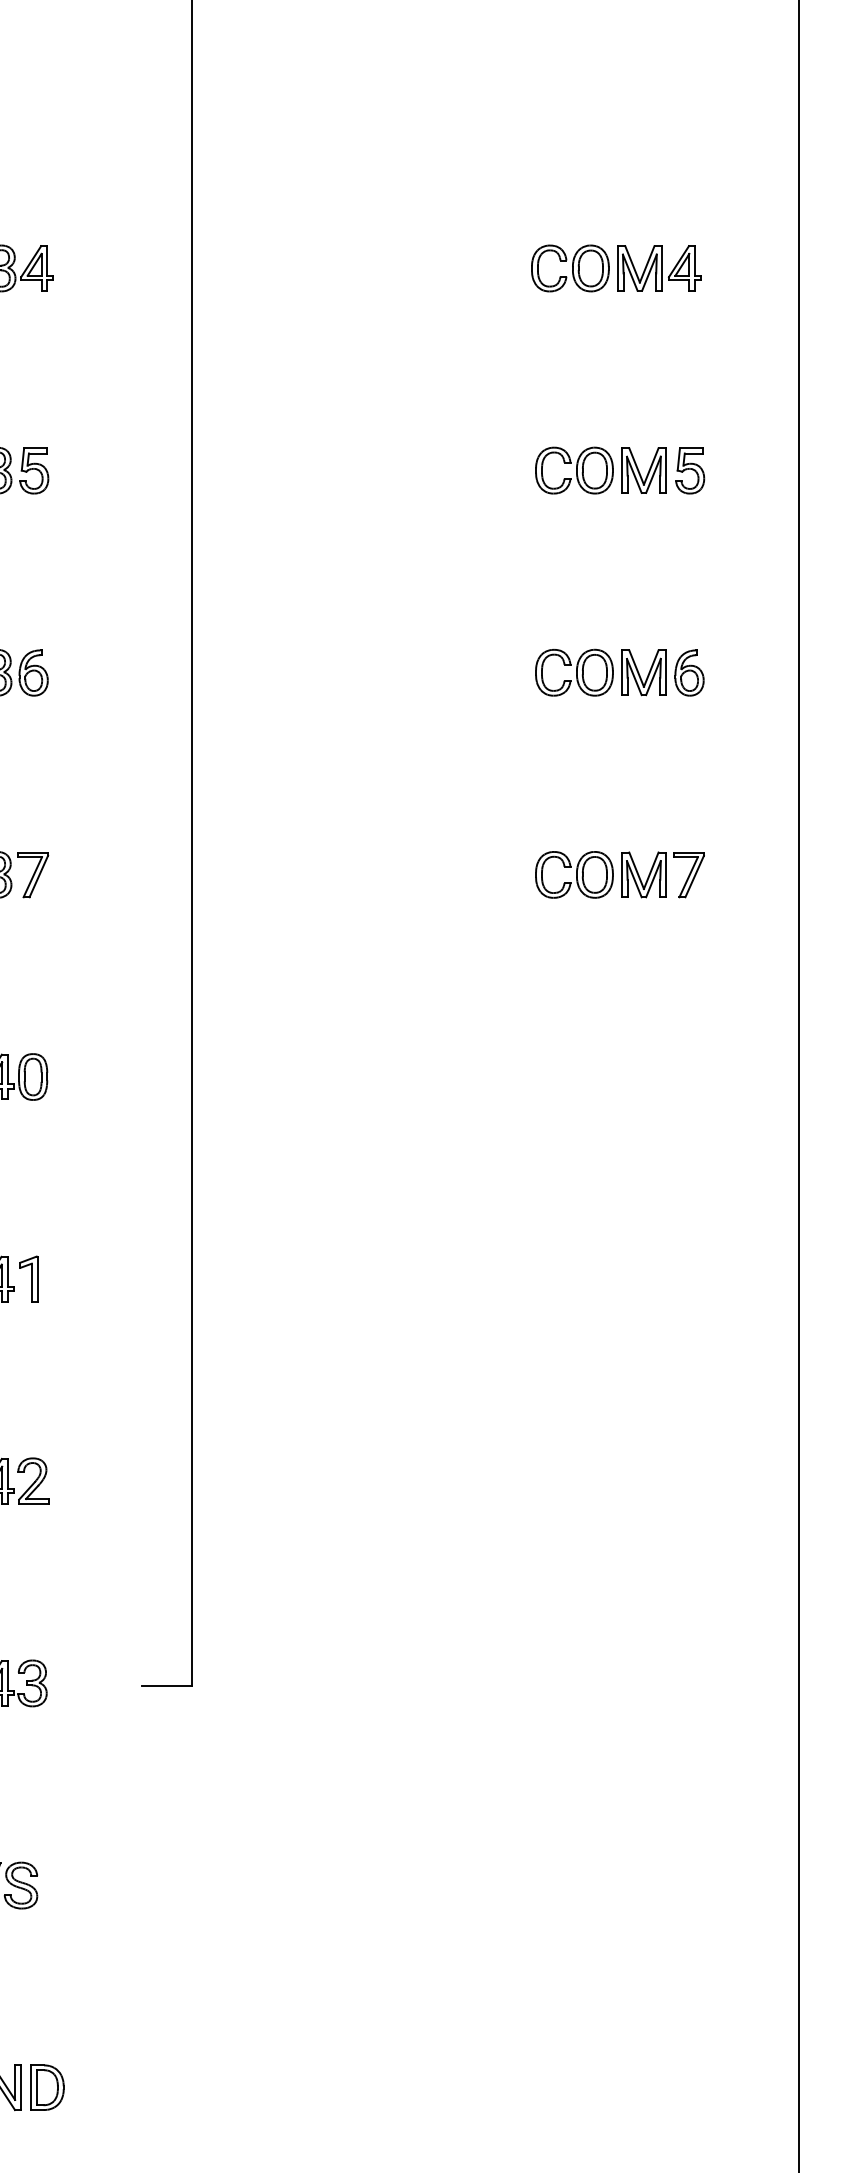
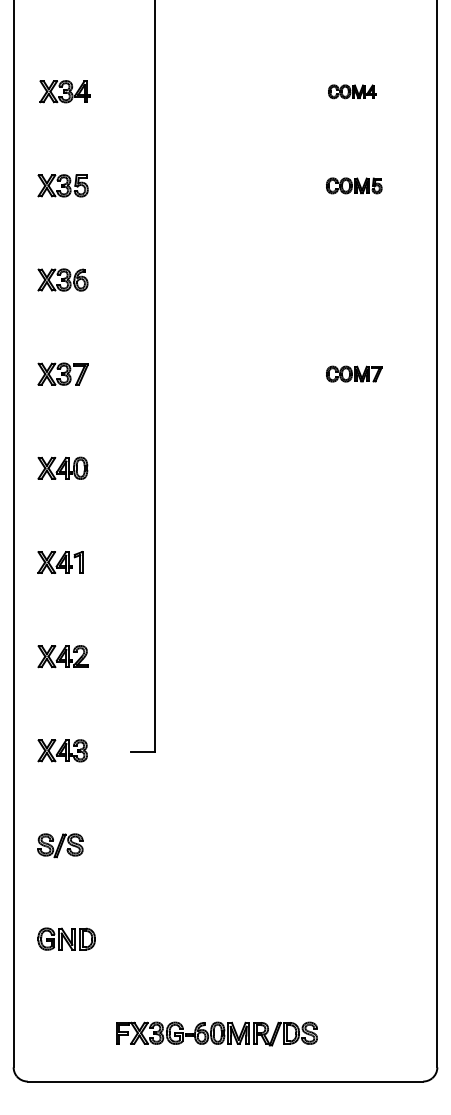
part: (616, 268) -> (352, 91), size x0.6
part: (620, 469) -> (354, 185), size x0.7
part: (618, 671) -> (353, 279), removed
part: (620, 873) -> (354, 373), size x0.7

